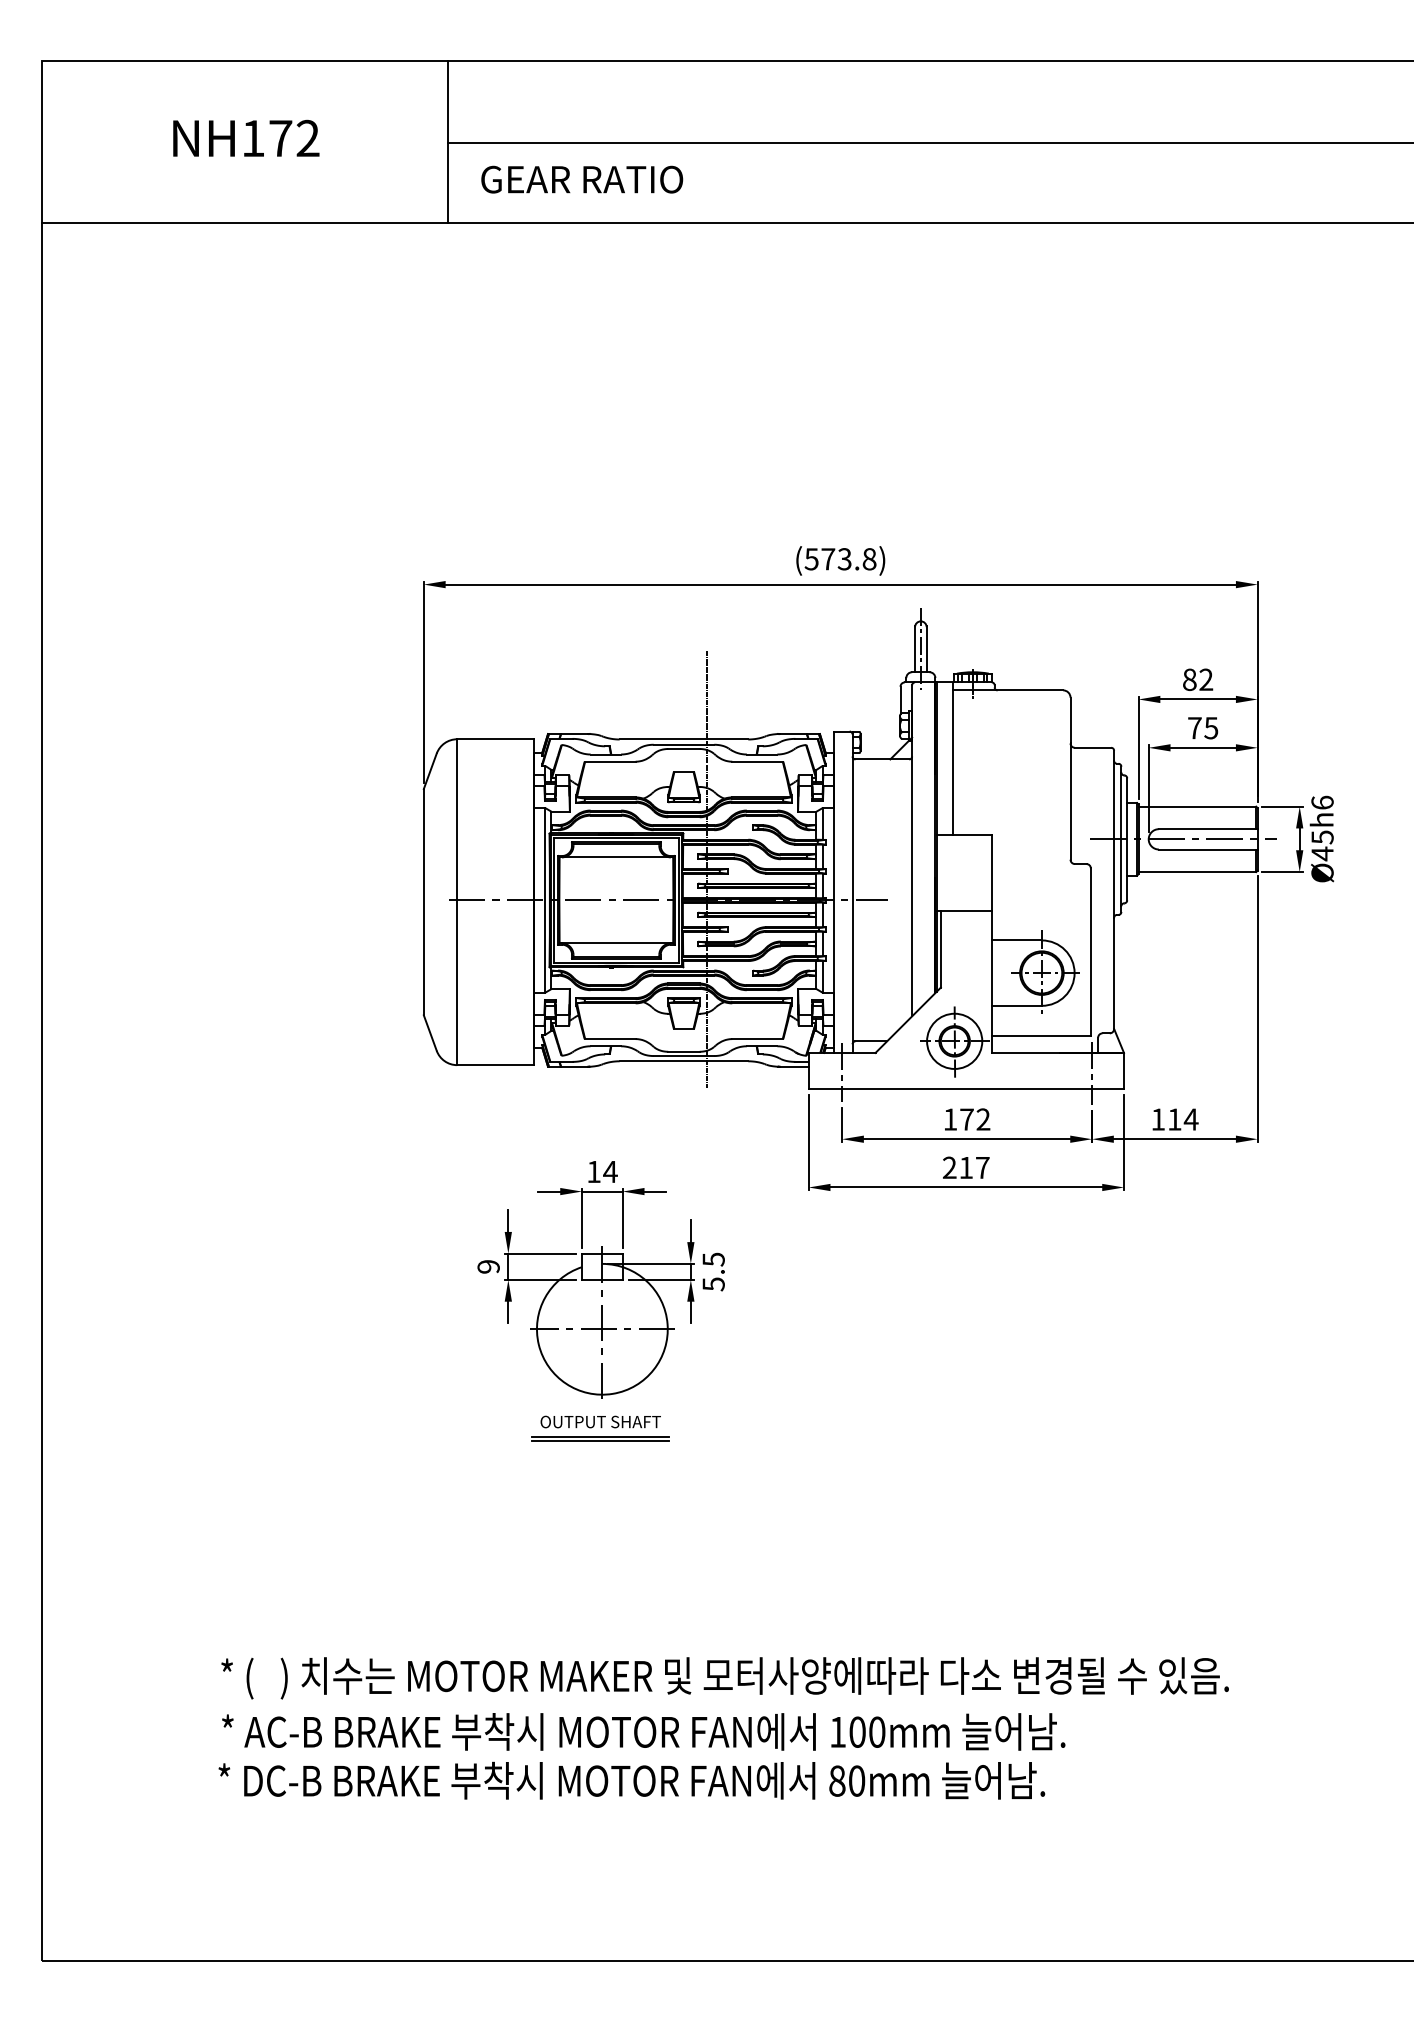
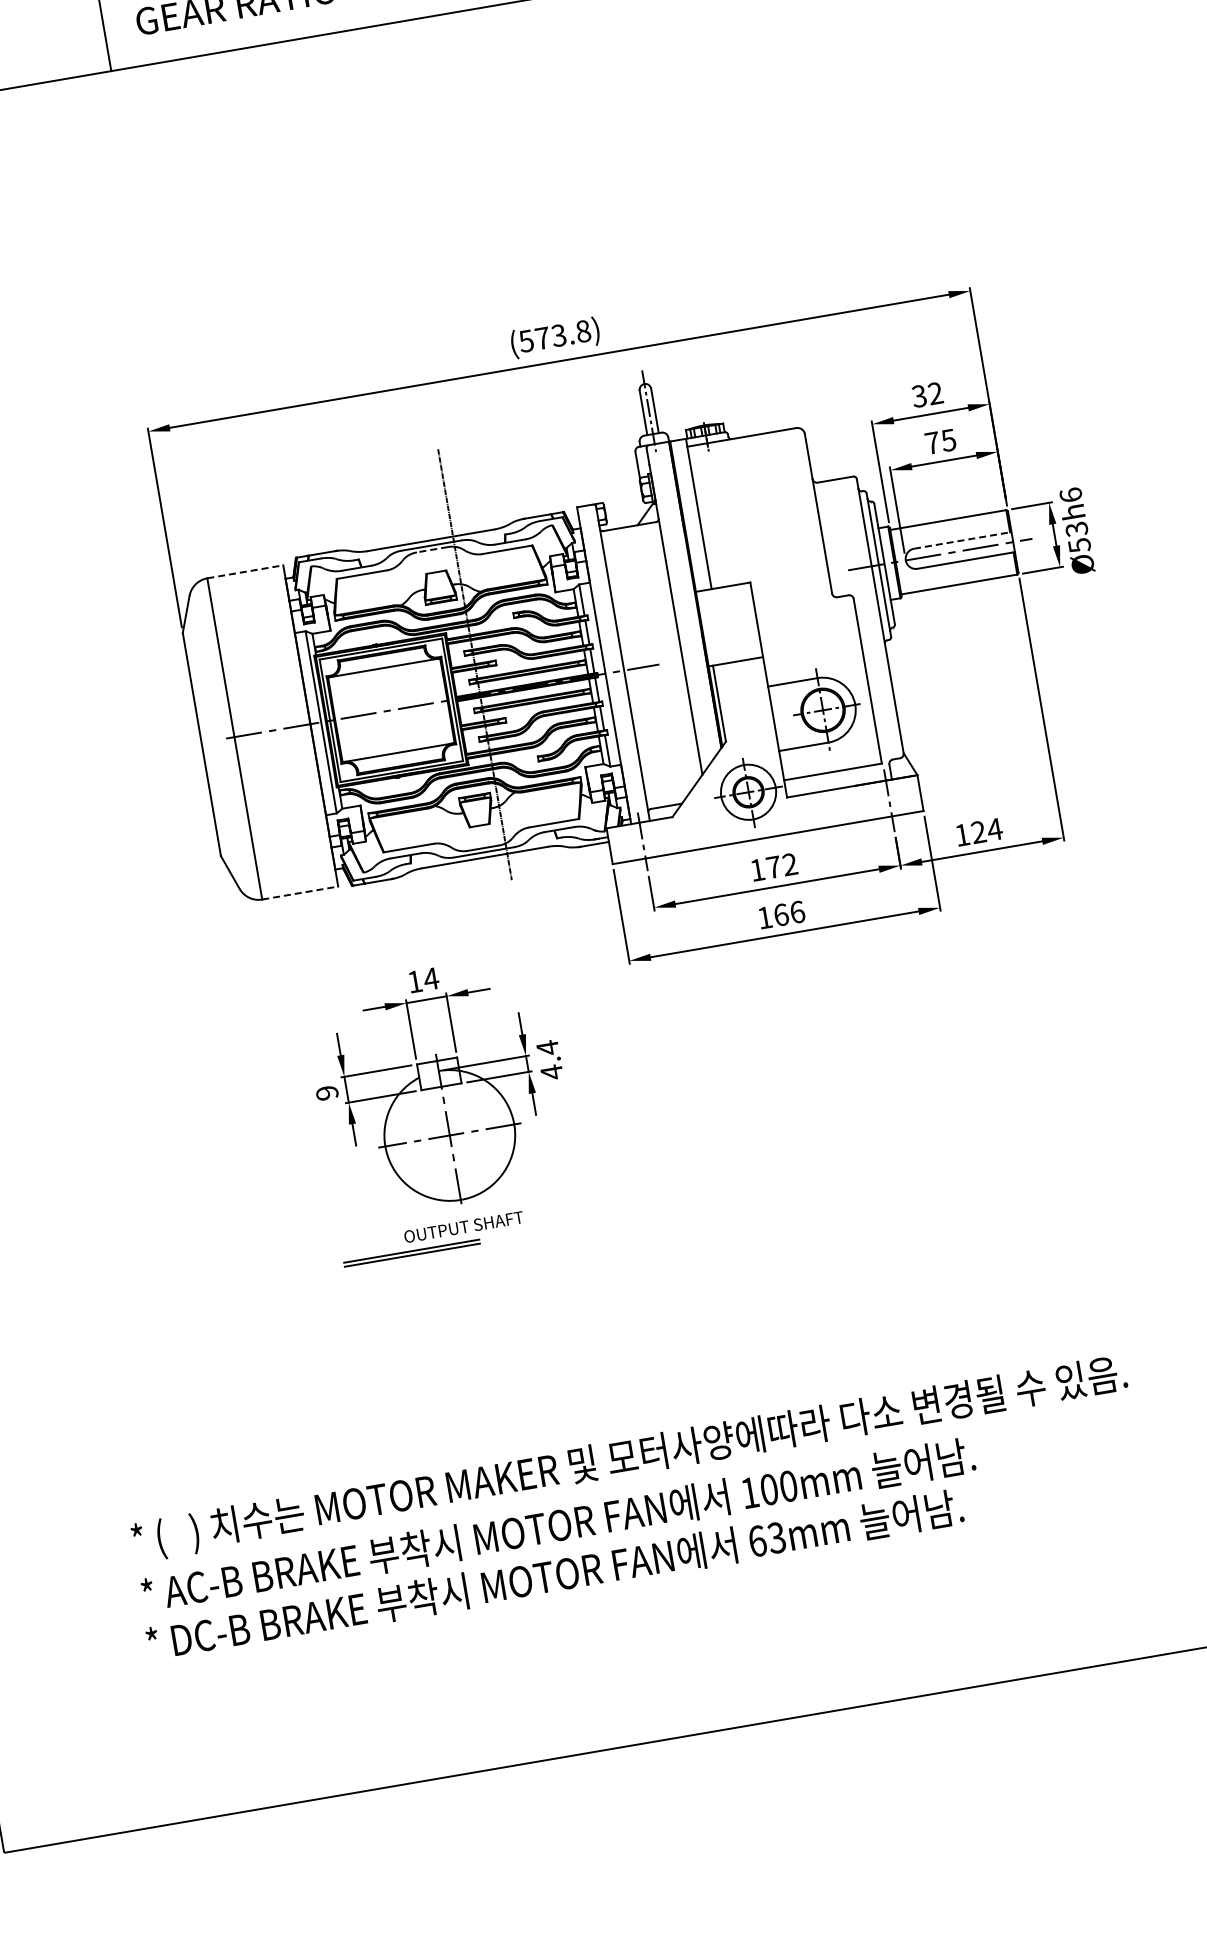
text: (1189, 679) -> (919, 396), 82 -> 32
line: (495, 739) -> (245, 572), solid -> dashed
line: (683, 749) -> (432, 550), solid -> dashed
line: (1208, 829) -> (963, 540), solid -> dashed
text: (1322, 845) -> (1078, 537), Ø45h6 -> Ø53h6
line: (495, 1065) -> (300, 893), solid -> dashed
text: (1174, 1119) -> (978, 832), 114 -> 124
text: (966, 1167) -> (781, 914), 217 -> 166
text: (713, 1271) -> (549, 1059), 5.5 -> 4.4
part: (600, 1438) -> (412, 1252), moved
text: (847, 1780) -> (767, 1538), 80mm -> 63mm

